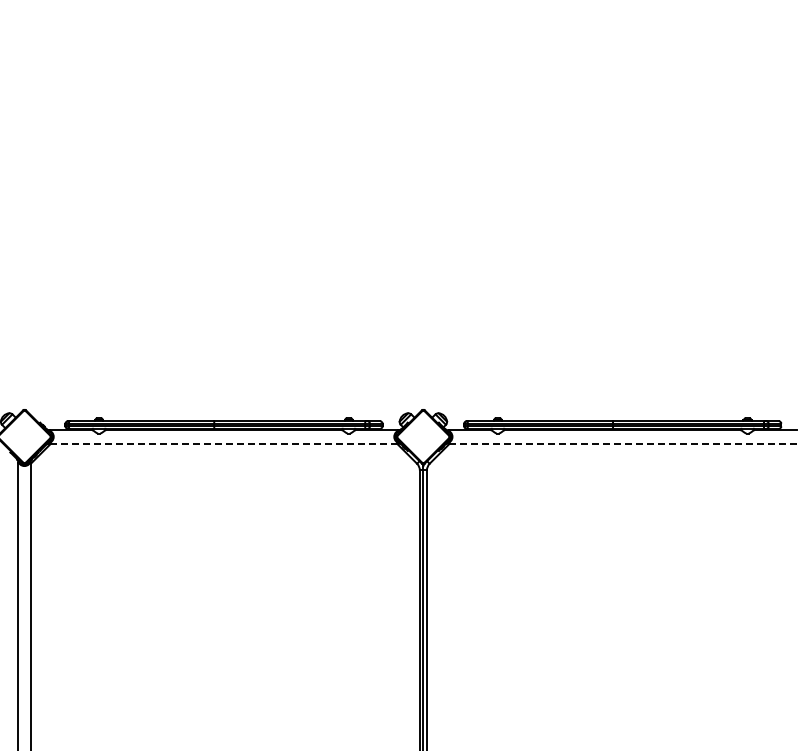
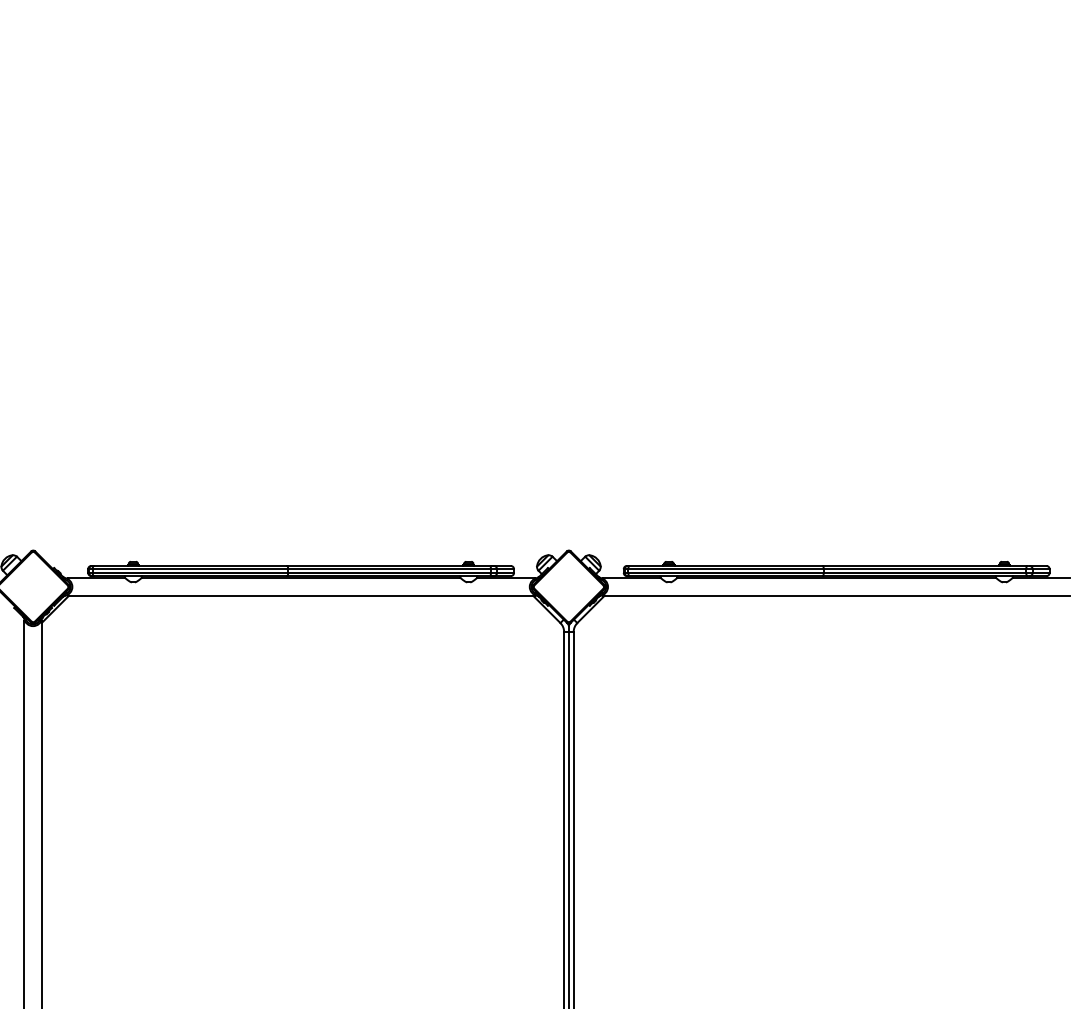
line: (224, 443) -> (301, 595), dashed -> solid
line: (622, 443) -> (836, 595), dashed -> solid

